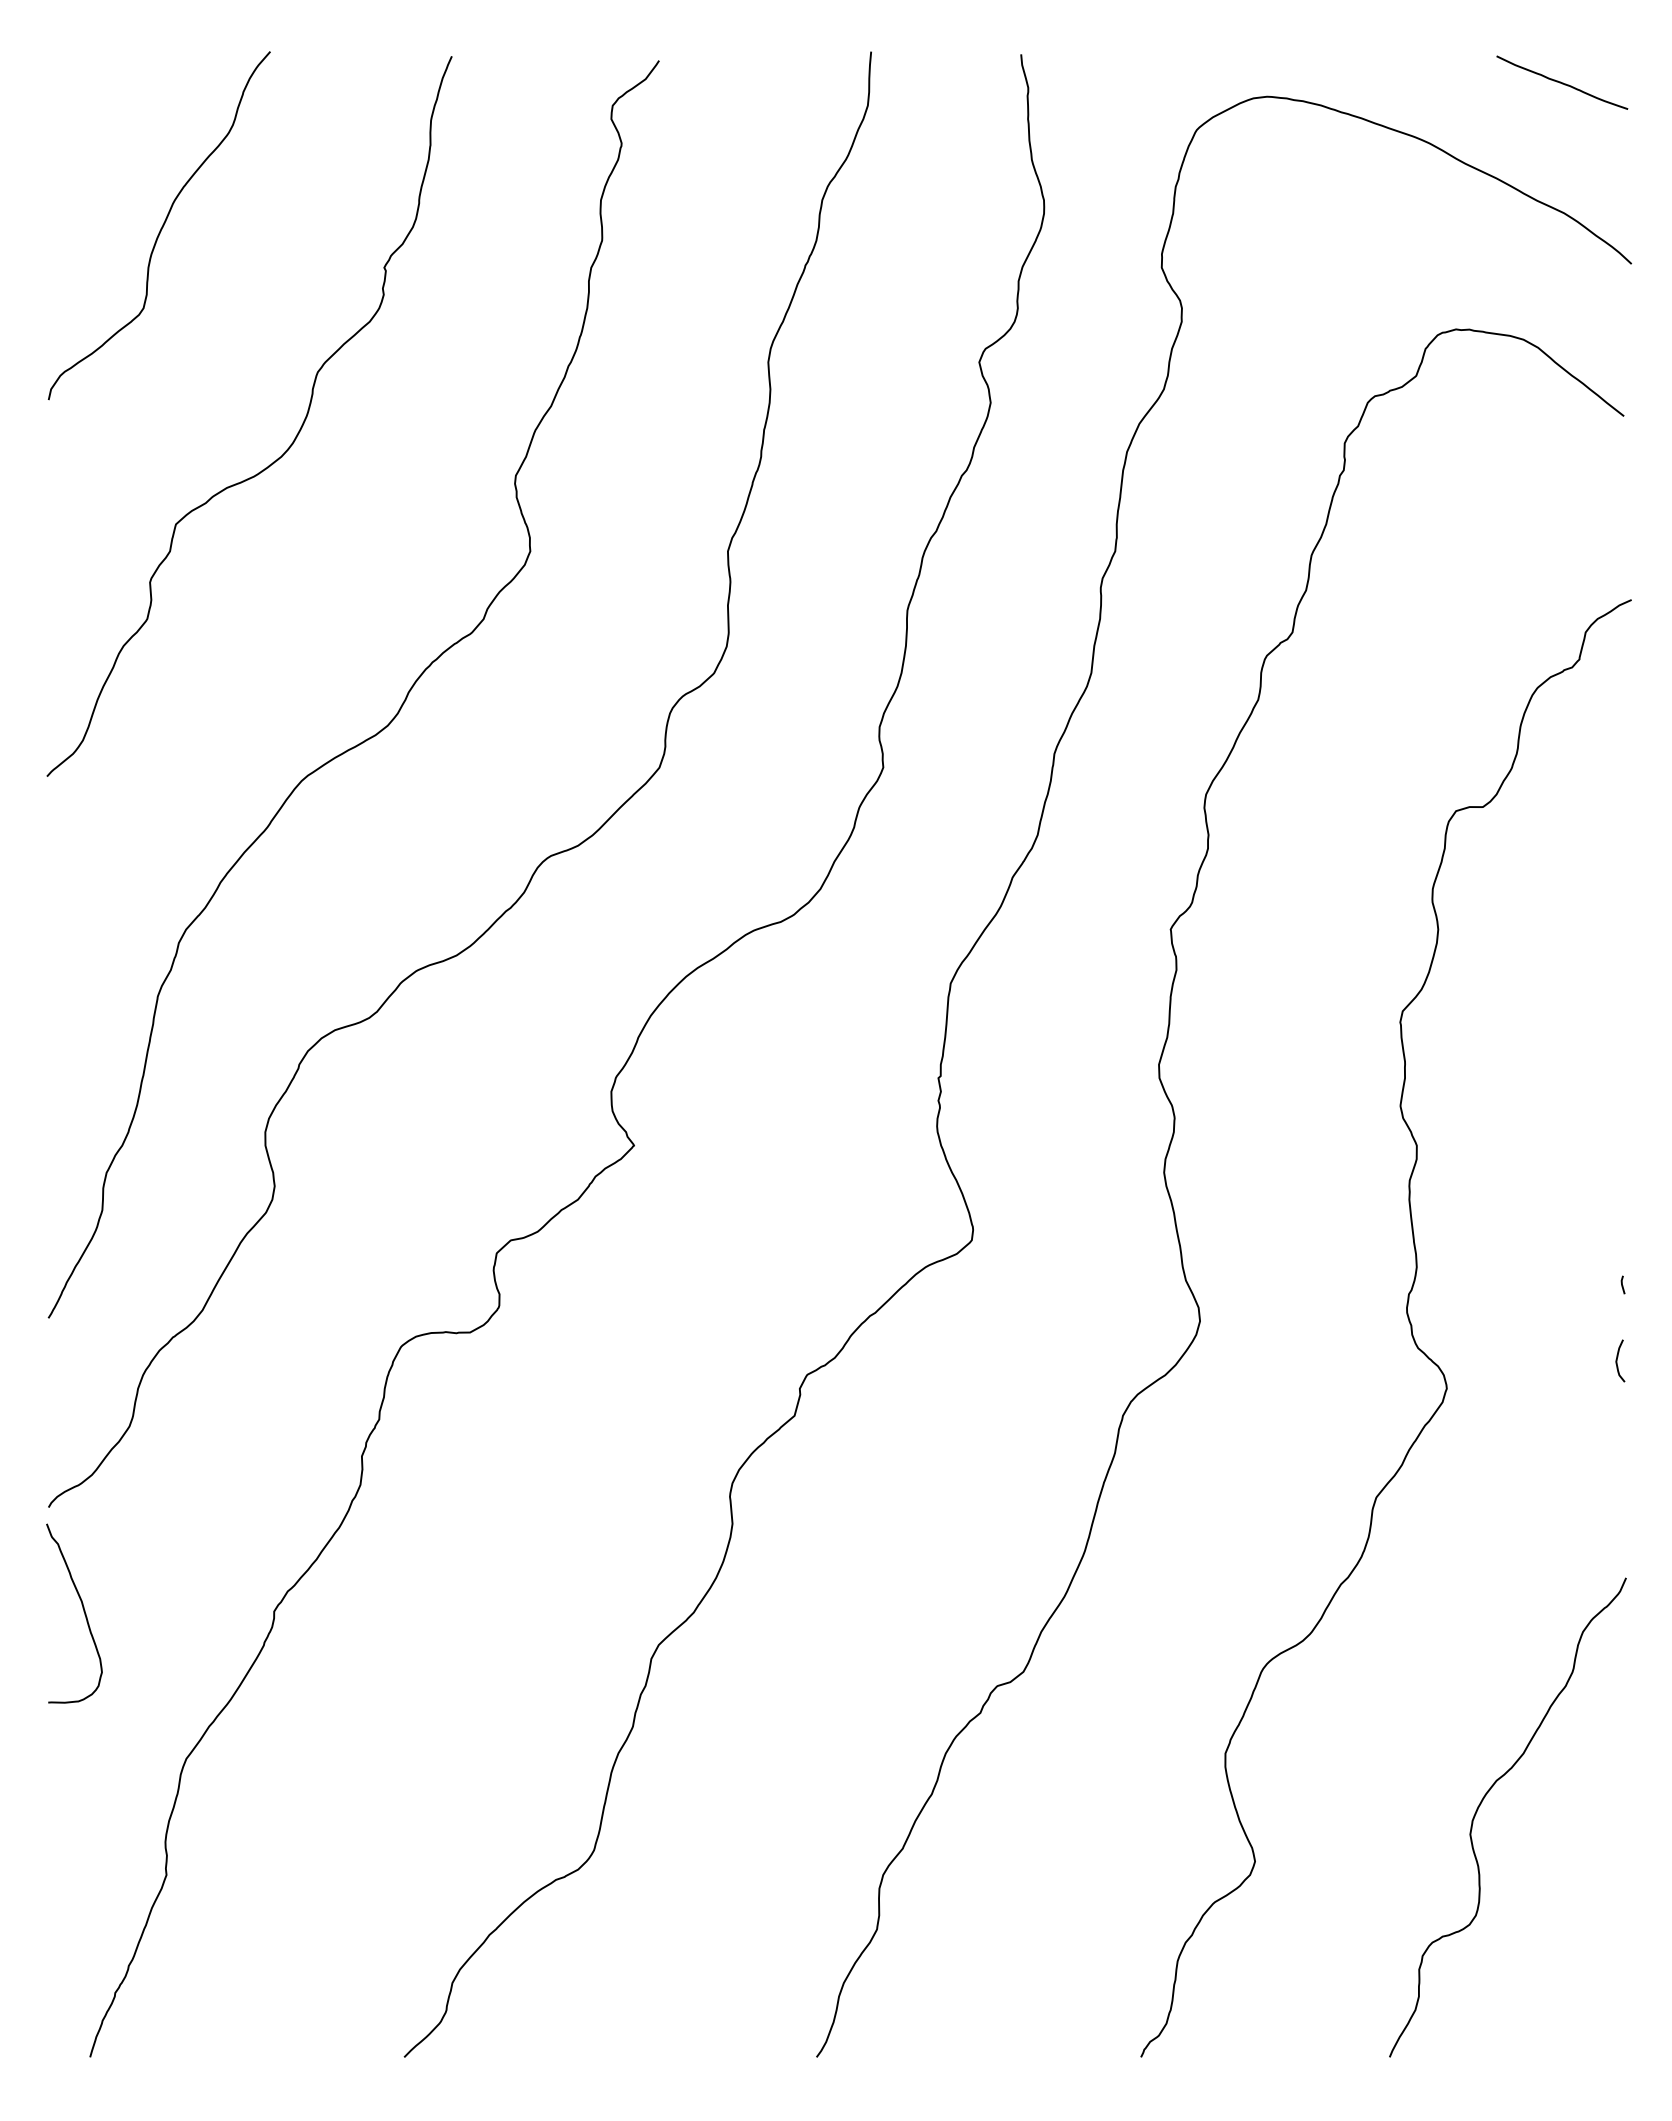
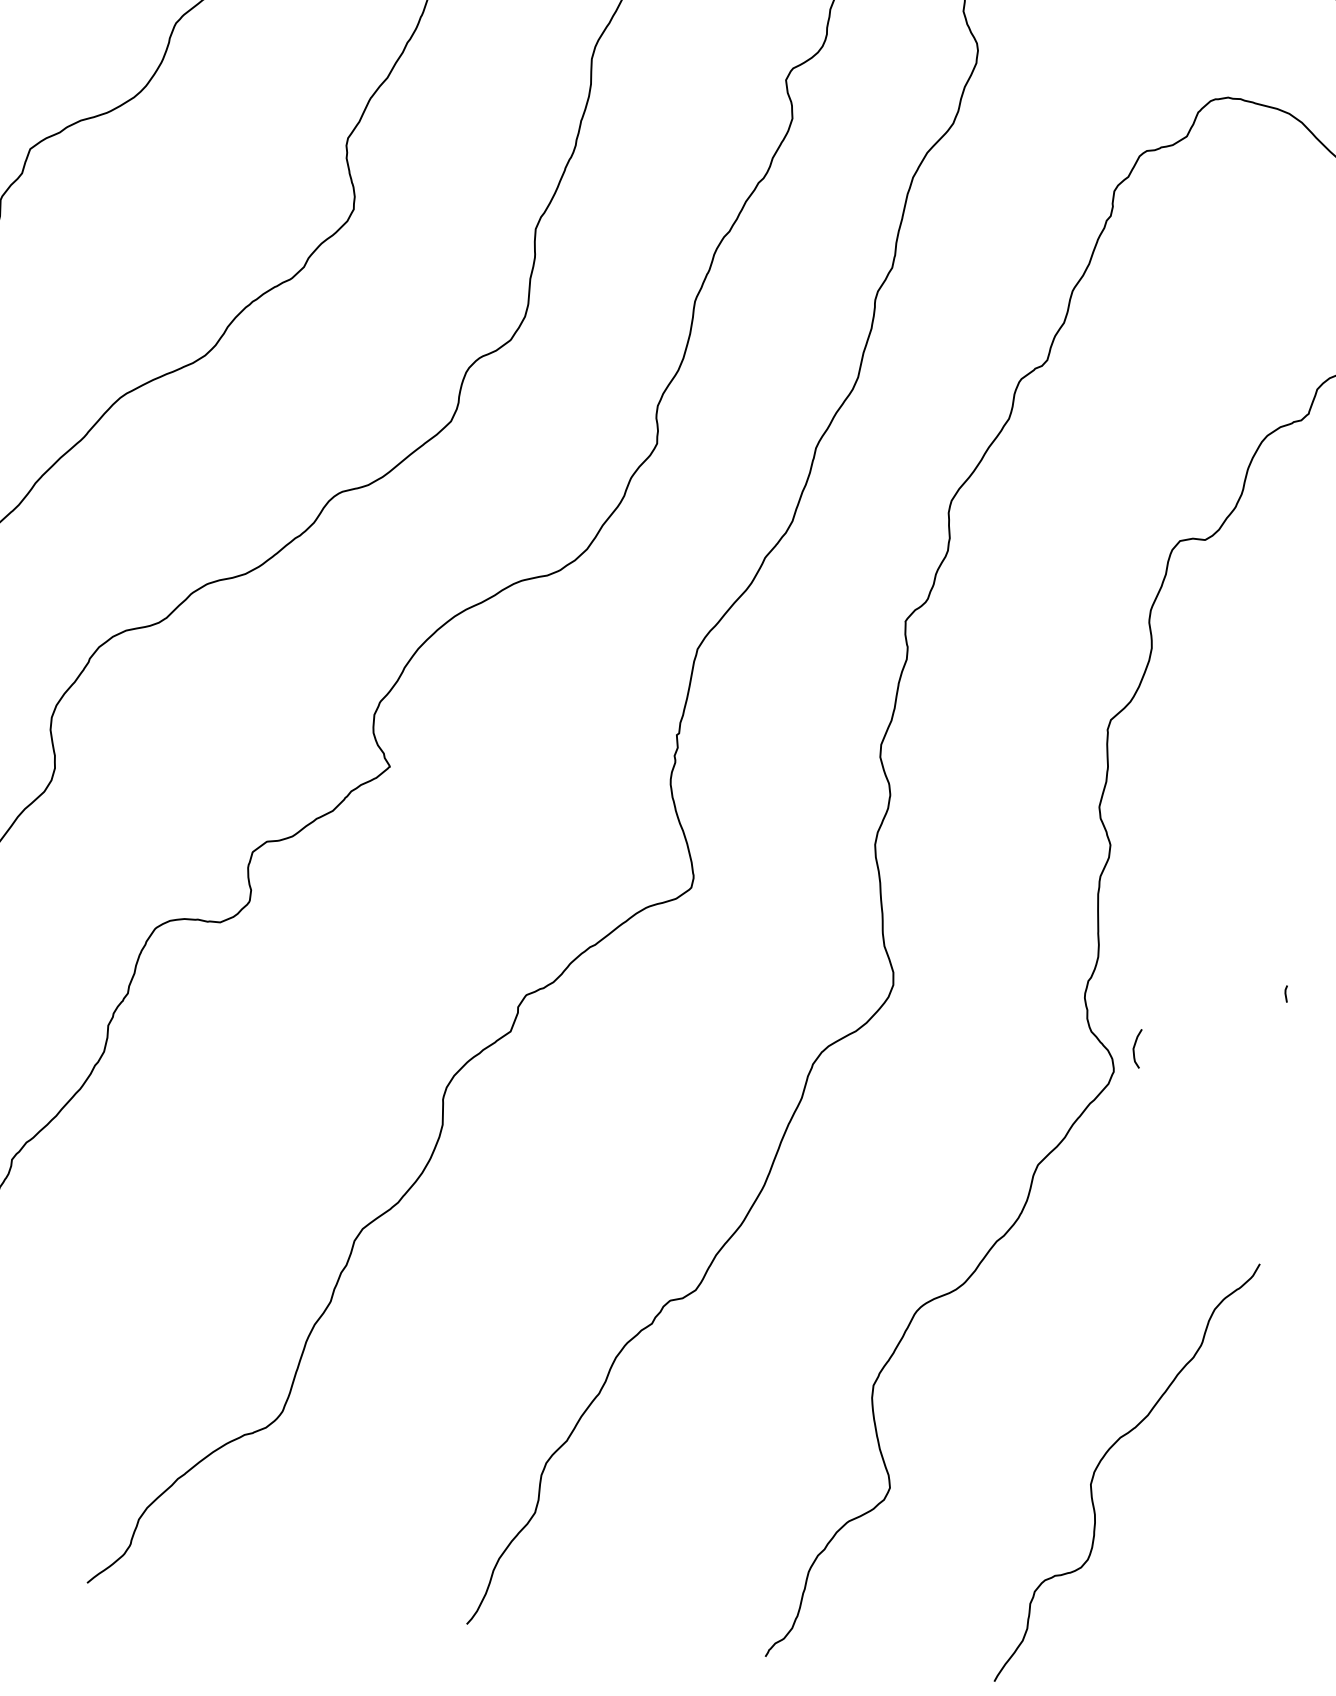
curve: (1617, 1360) -> (1134, 1047), moved

